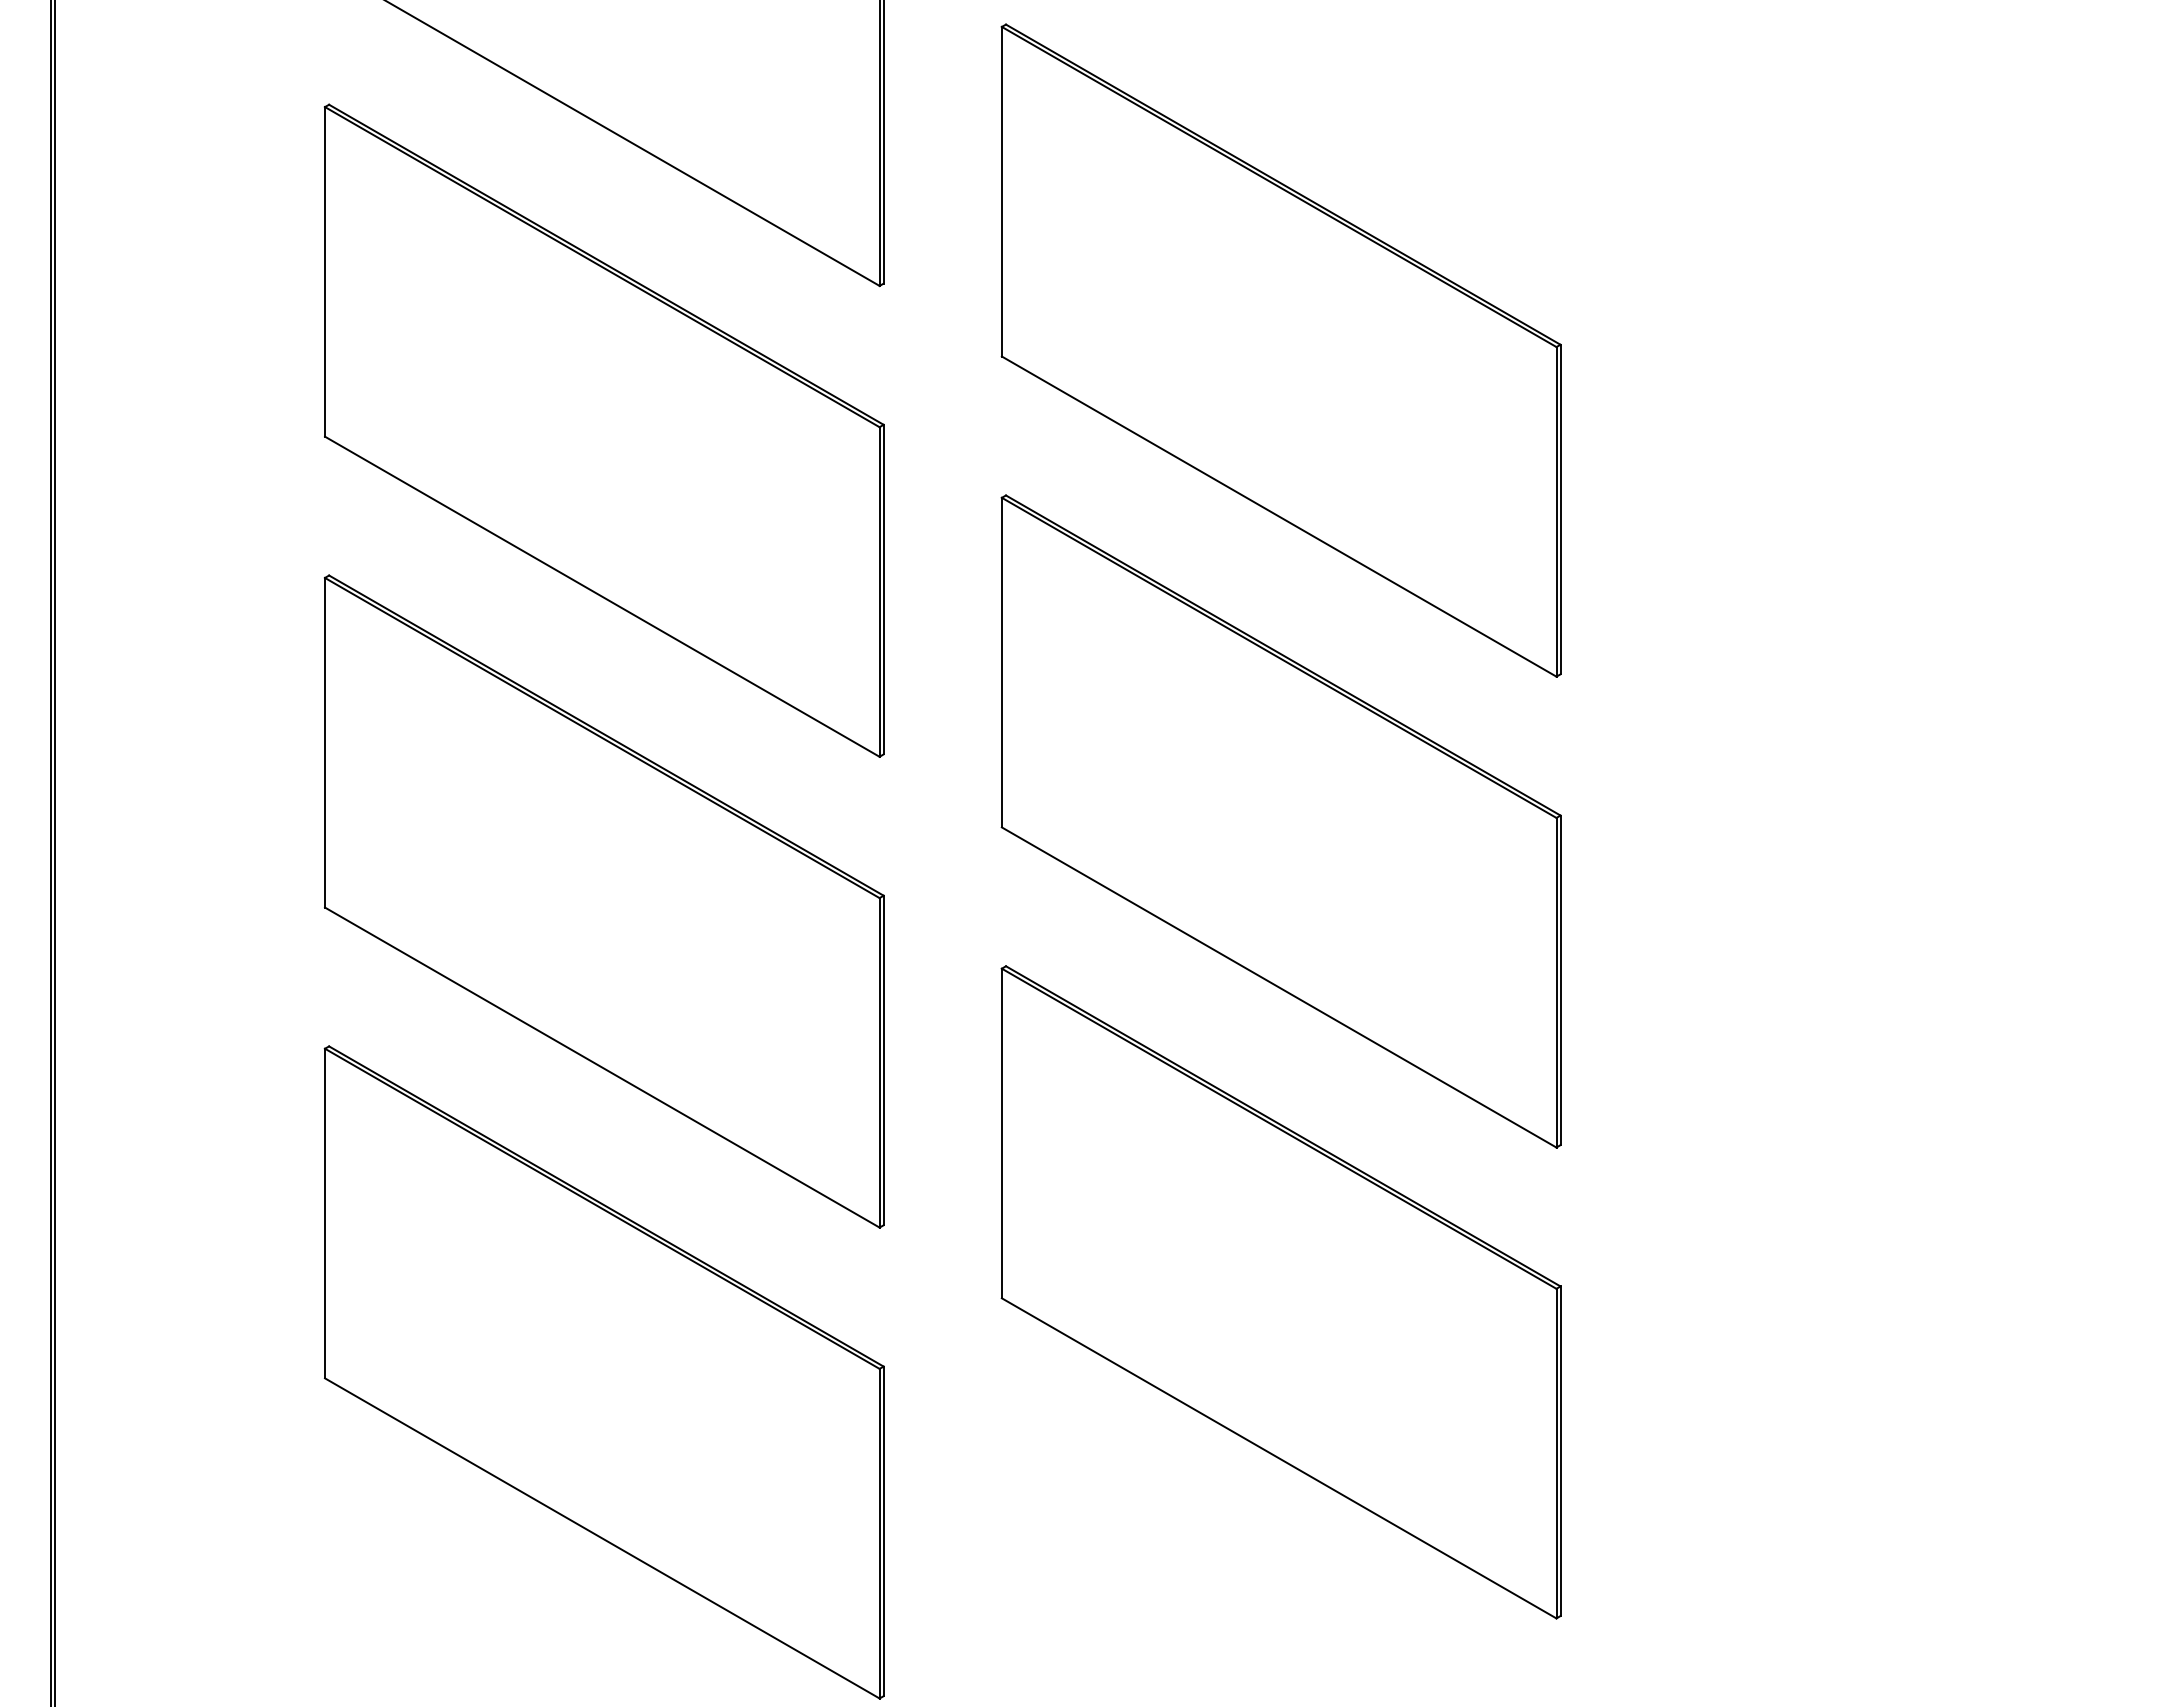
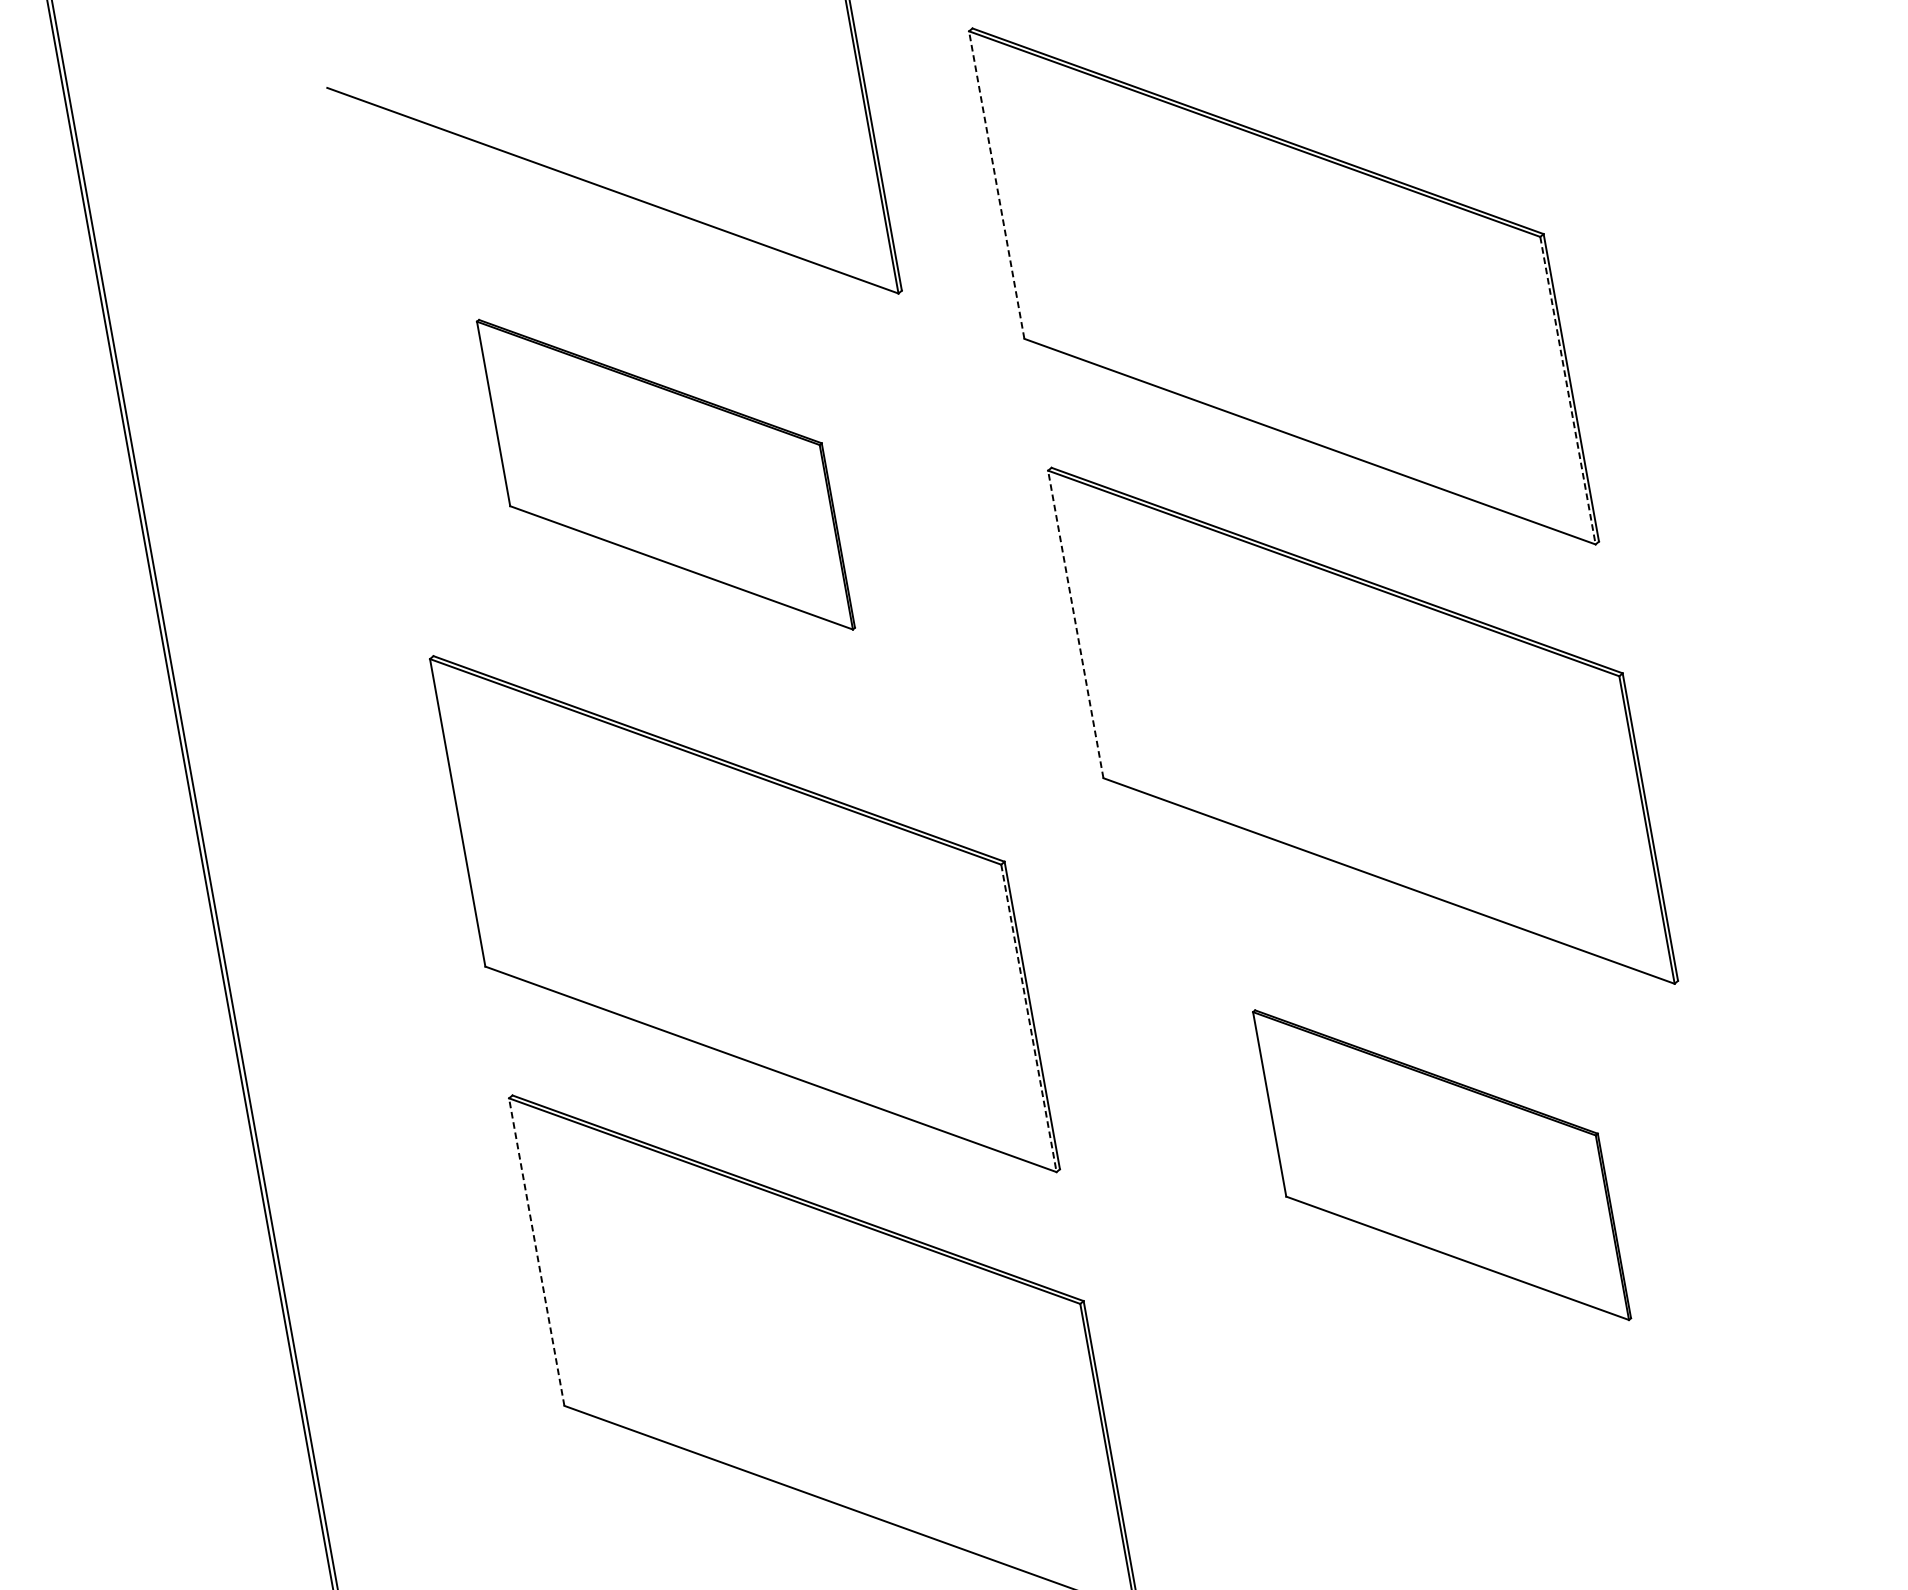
line: (1001, 191) -> (996, 184), solid -> dashed
part: (604, 430) -> (666, 474), size x0.6
line: (1556, 511) -> (1567, 390), solid -> dashed
line: (1001, 662) -> (1075, 624), solid -> dashed
line: (879, 1062) -> (1028, 1018), solid -> dashed
line: (325, 1213) -> (537, 1251), solid -> dashed
part: (1280, 1292) -> (1441, 1165), size x0.6

